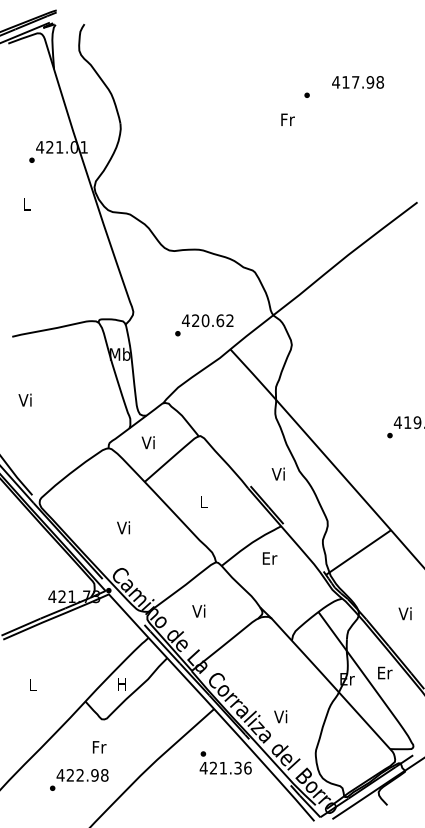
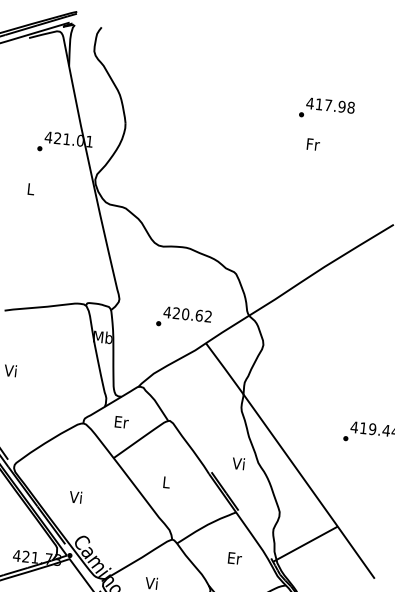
text: (357, 82) -> (330, 105), moved
text: (287, 119) -> (312, 144), moved
text: (148, 442) -> (120, 421), Vi -> Er
text: (123, 527) -> (75, 496), moved
text: (269, 558) -> (234, 558), moved

